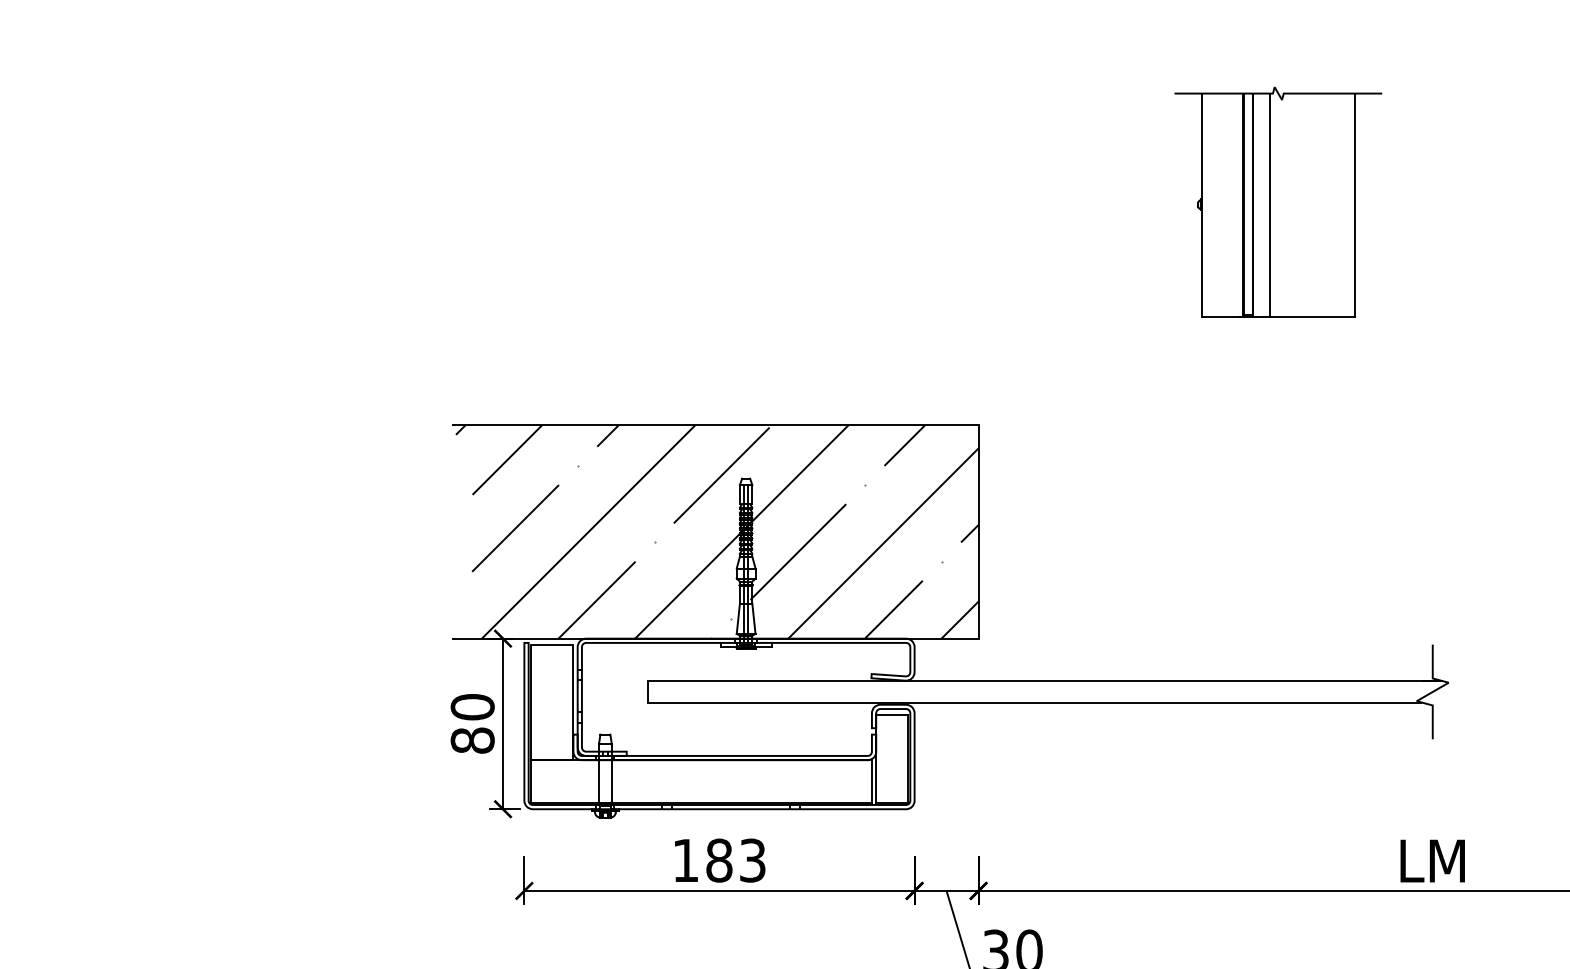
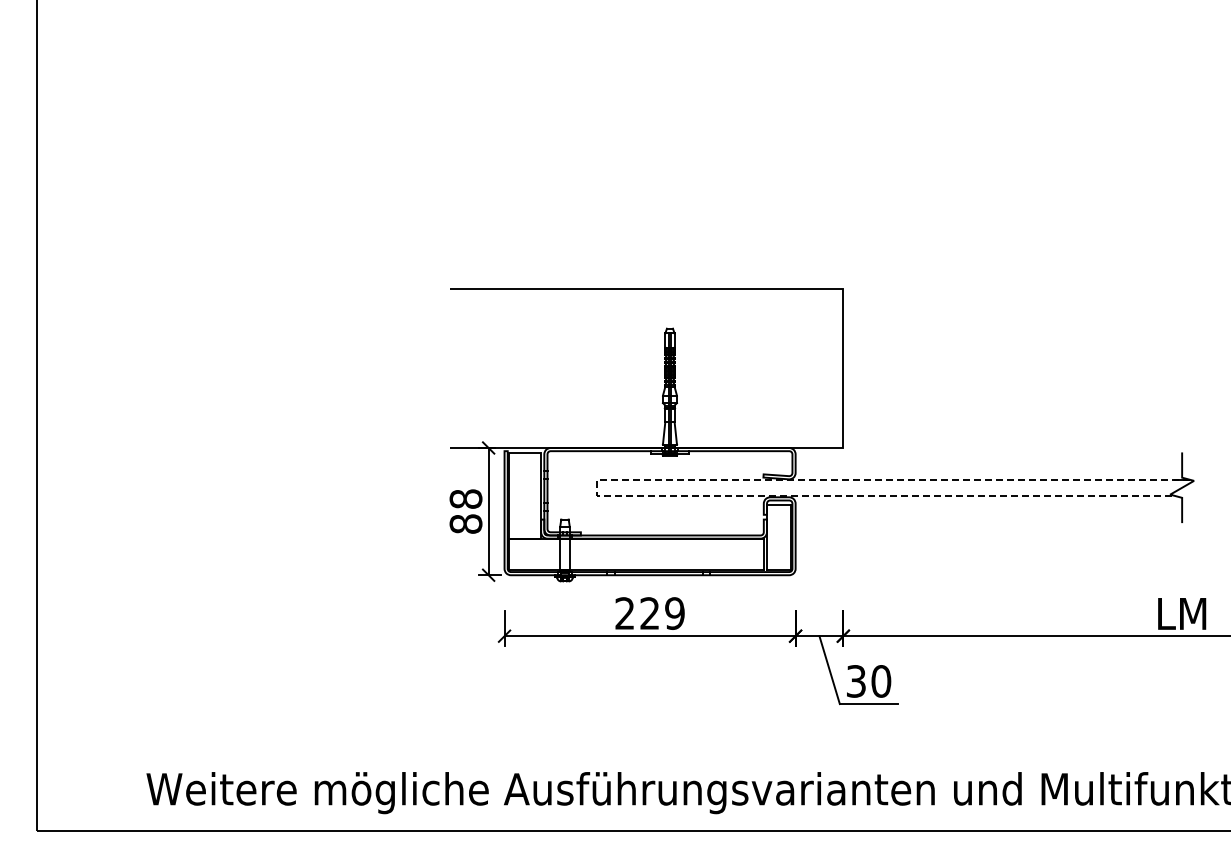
part: (1277, 202) -> (1066, 122), removed
hatch: (717, 532) -> (648, 368), removed
line: (647, 680) -> (596, 479), solid -> dashed
text: (472, 706) -> (465, 498), 80 -> 88
text: (718, 860) -> (649, 613), 183 -> 229

